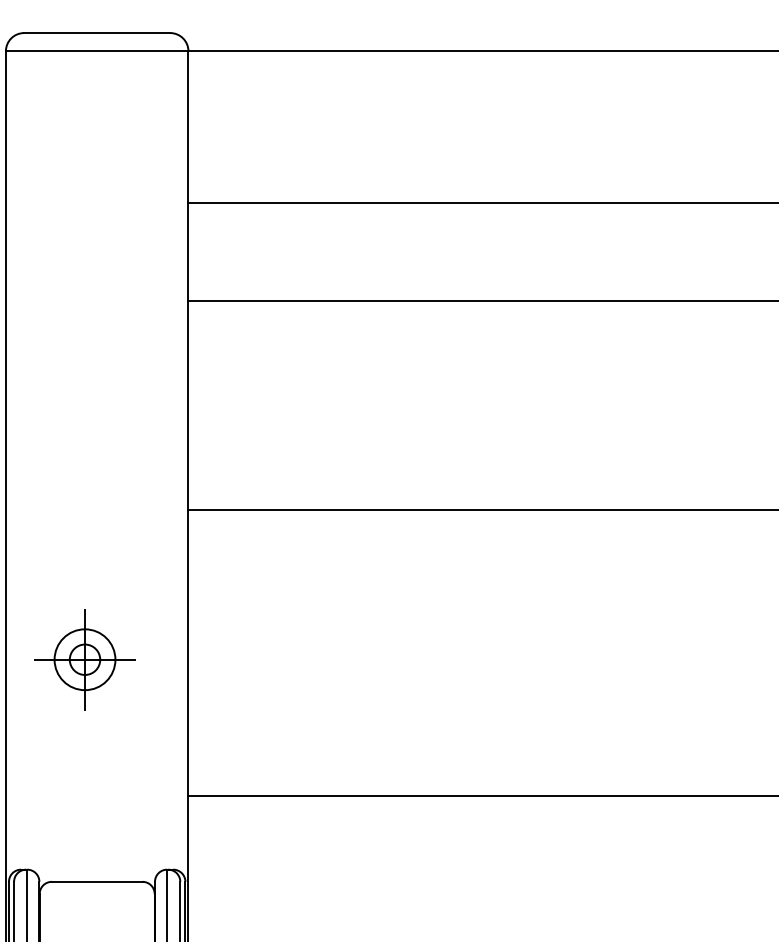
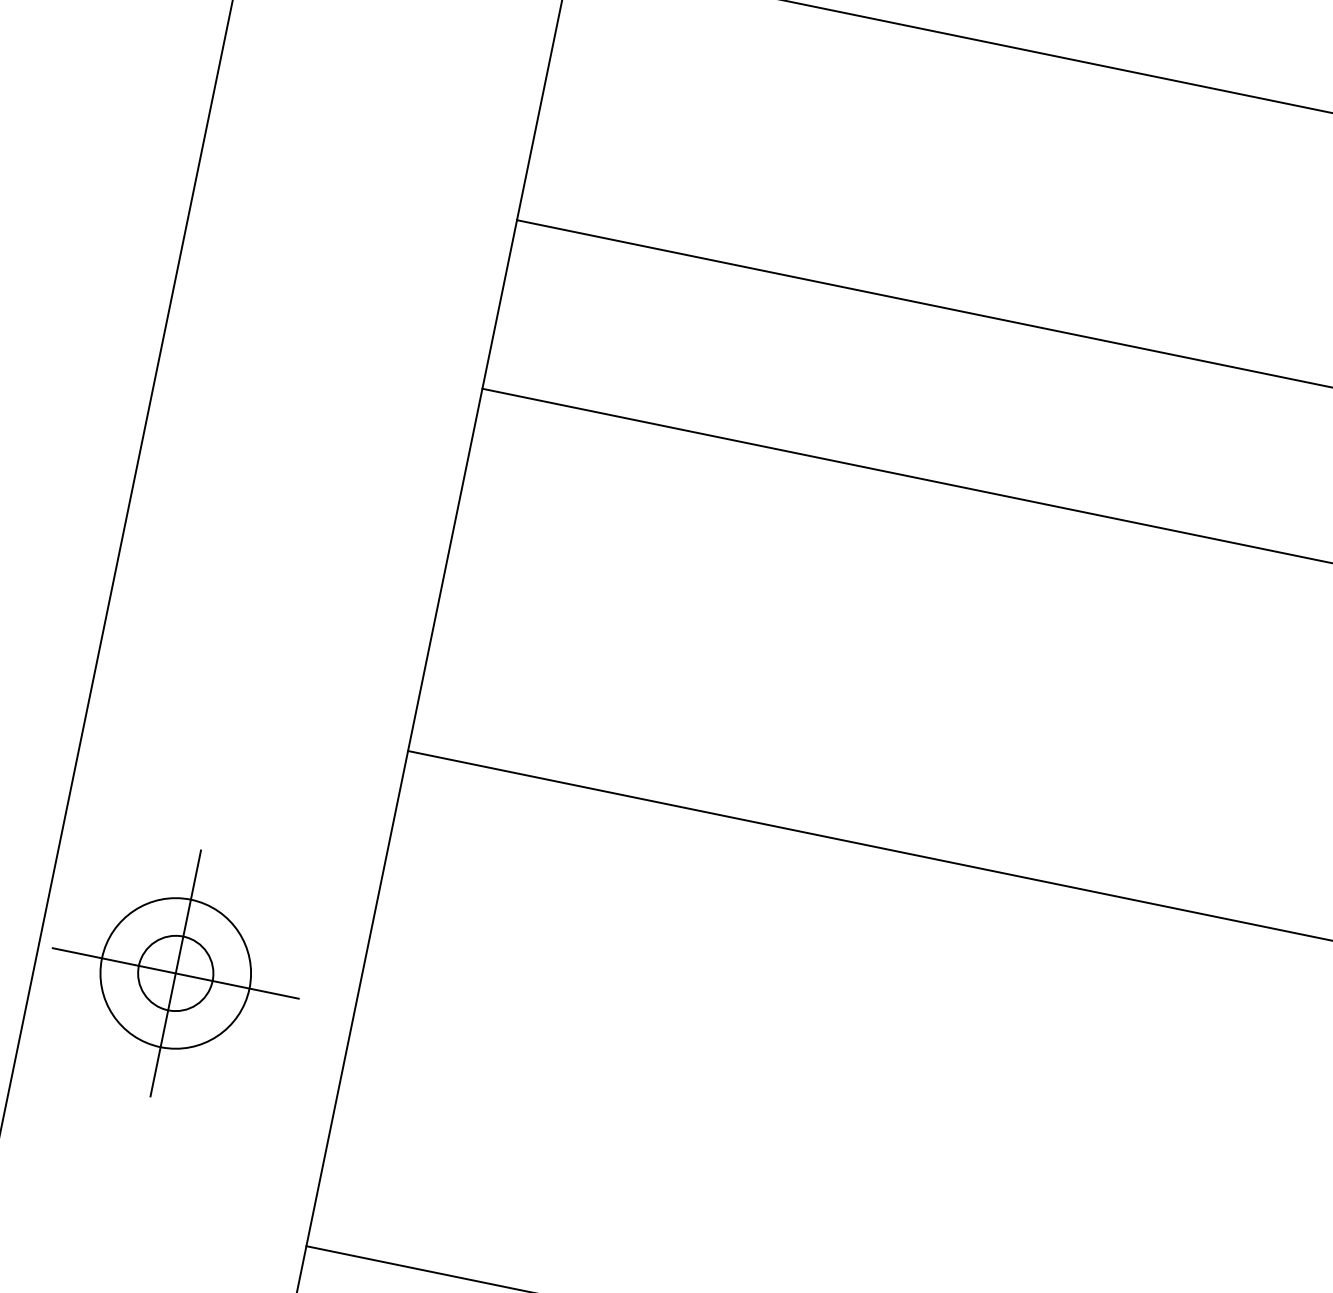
part: (84, 659) -> (174, 972), size x1.4

